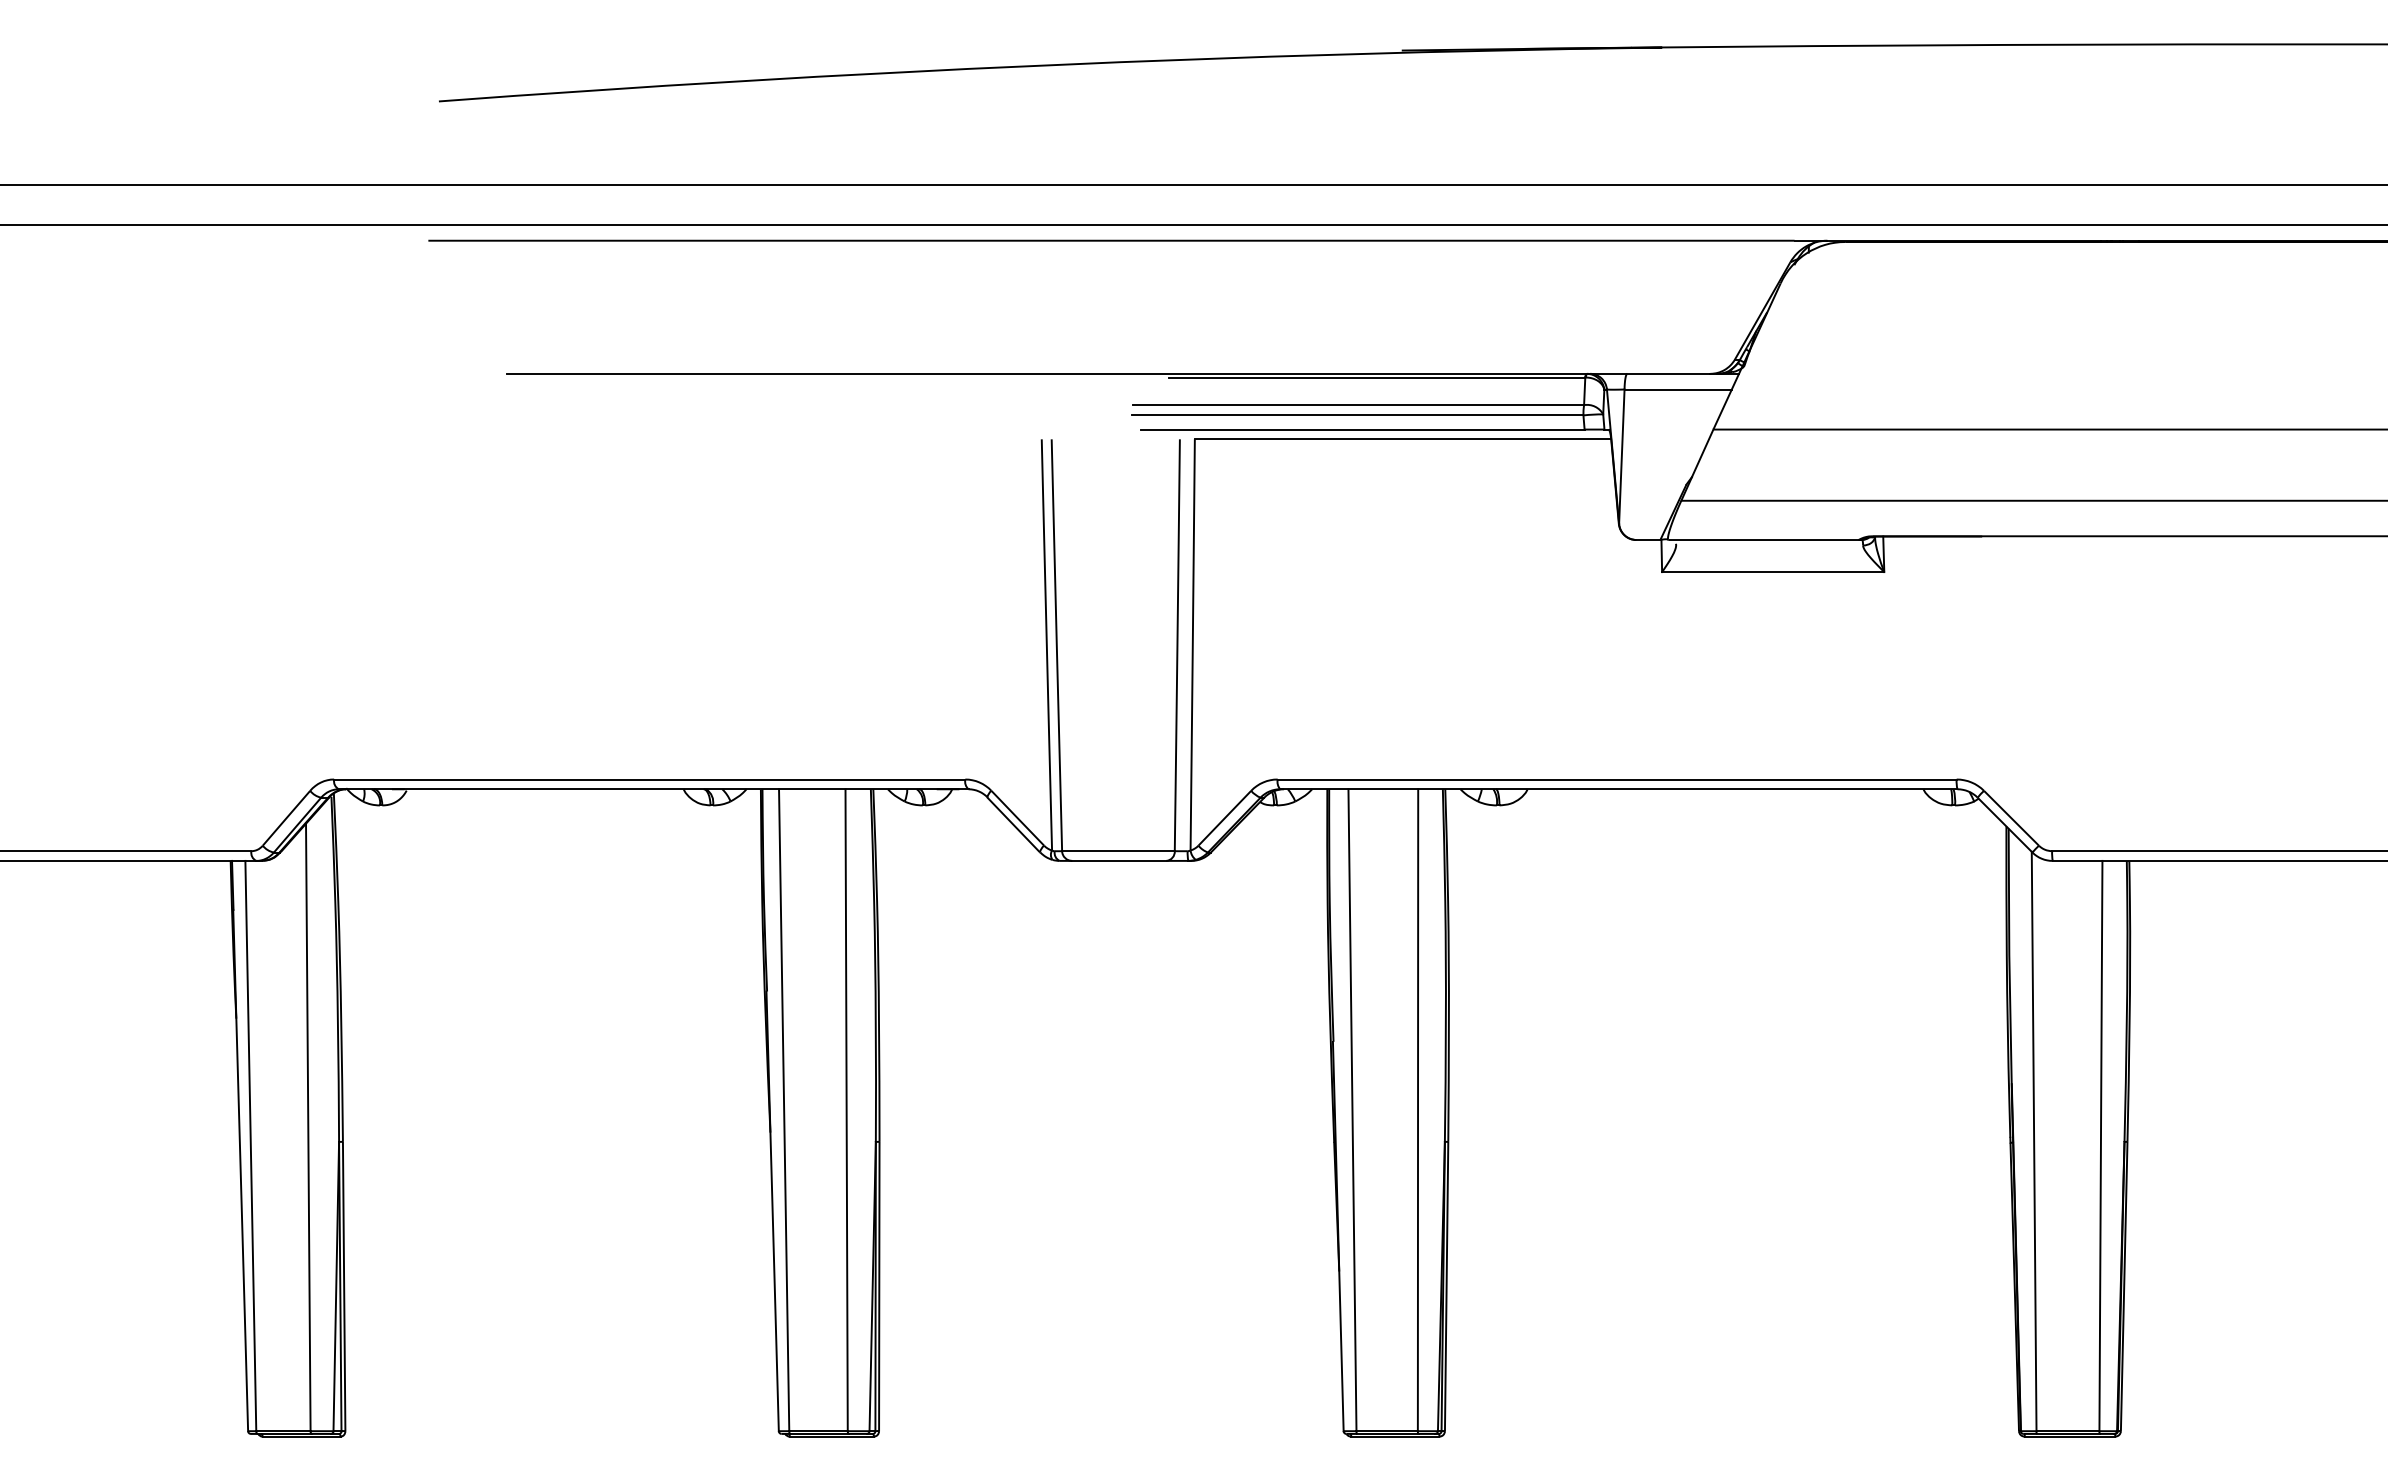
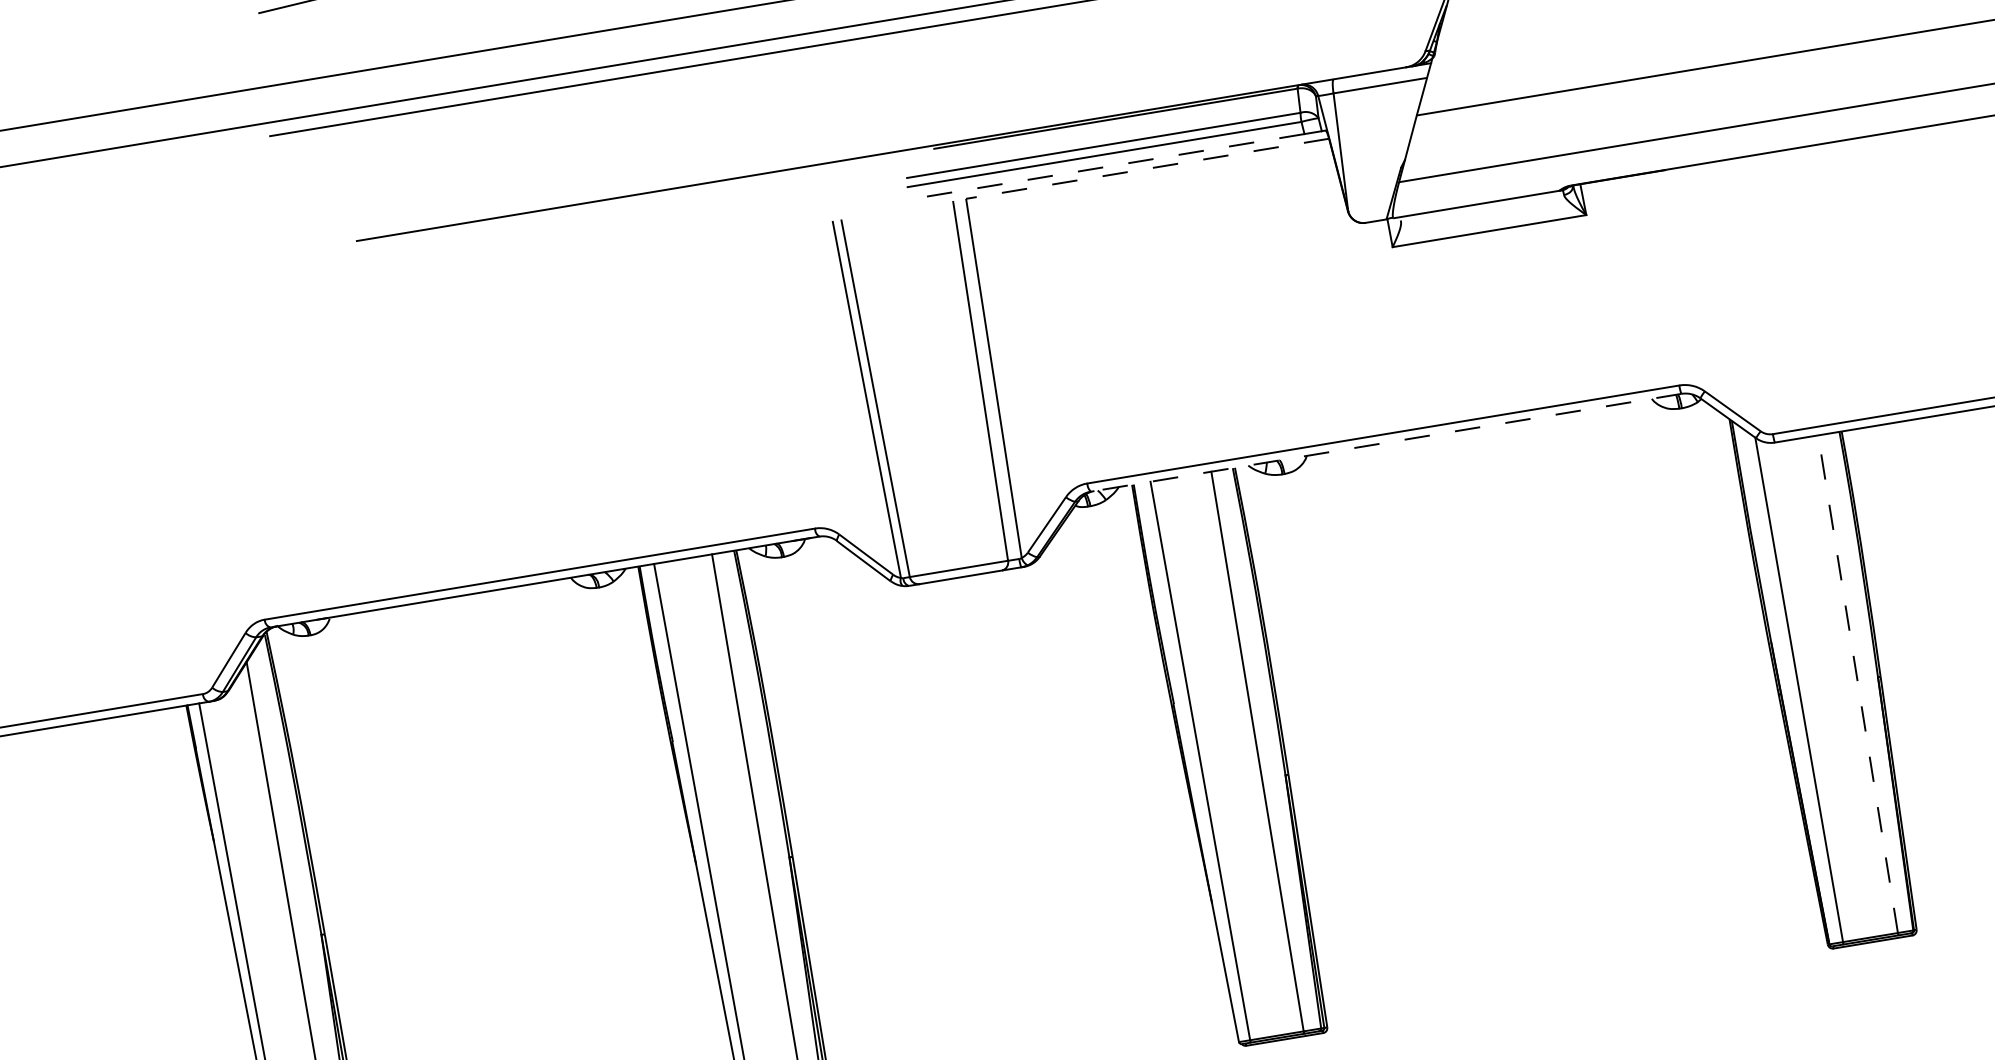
line: (1362, 429) -> (1110, 166), solid -> dashed
line: (1402, 439) -> (1147, 169), solid -> dashed
line: (1618, 789) -> (1386, 442), solid -> dashed
line: (2100, 1145) -> (1857, 683), solid -> dashed

